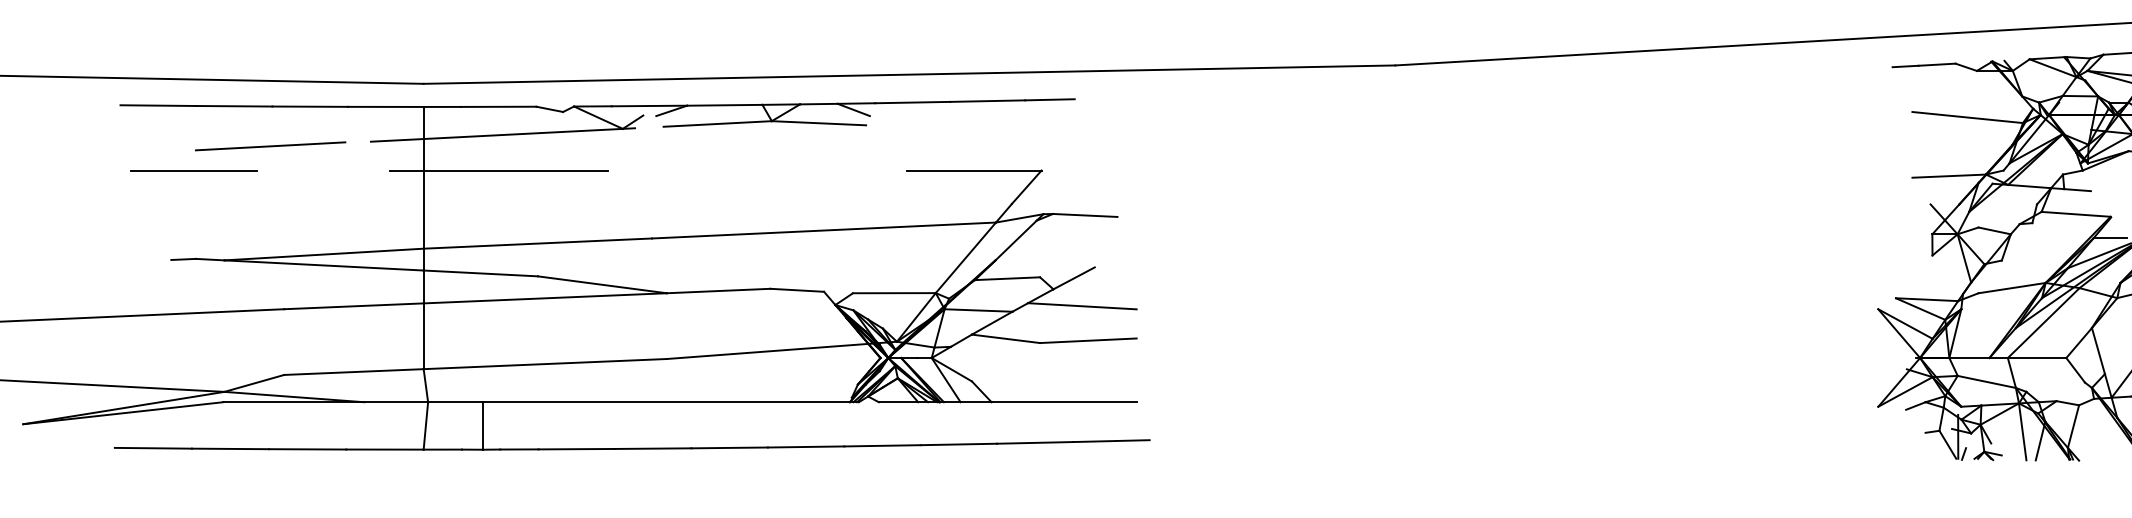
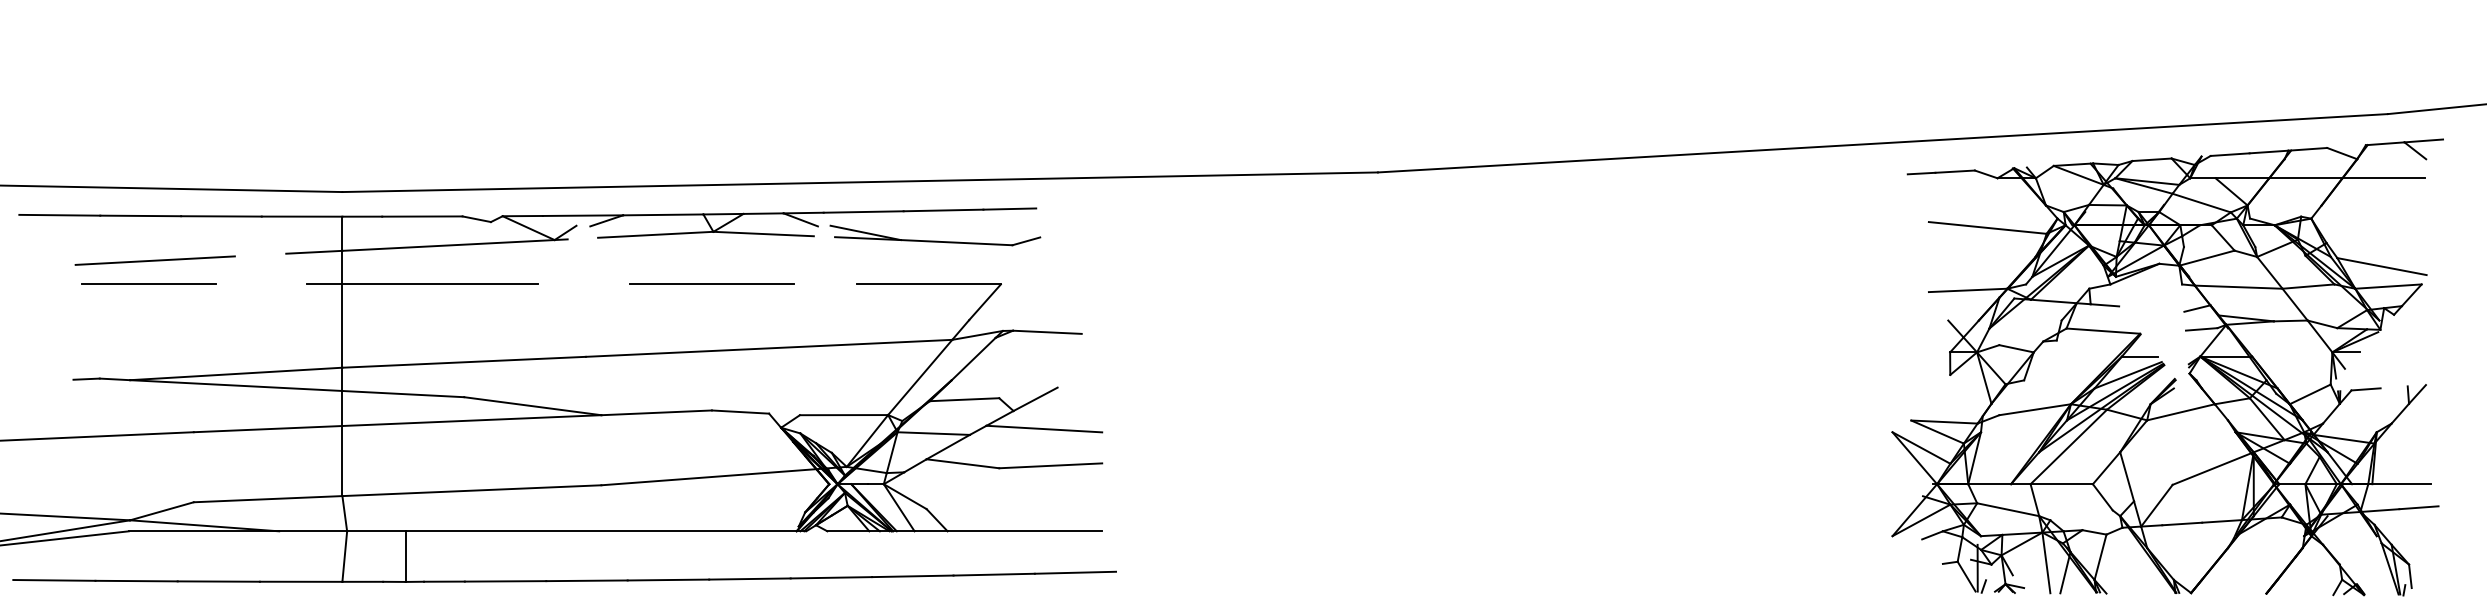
part: (980, 124) -> (935, 235), added
line: (269, 146) -> (154, 260), moved
line: (193, 169) -> (148, 283), moved
line: (770, 169) -> (711, 283), added

